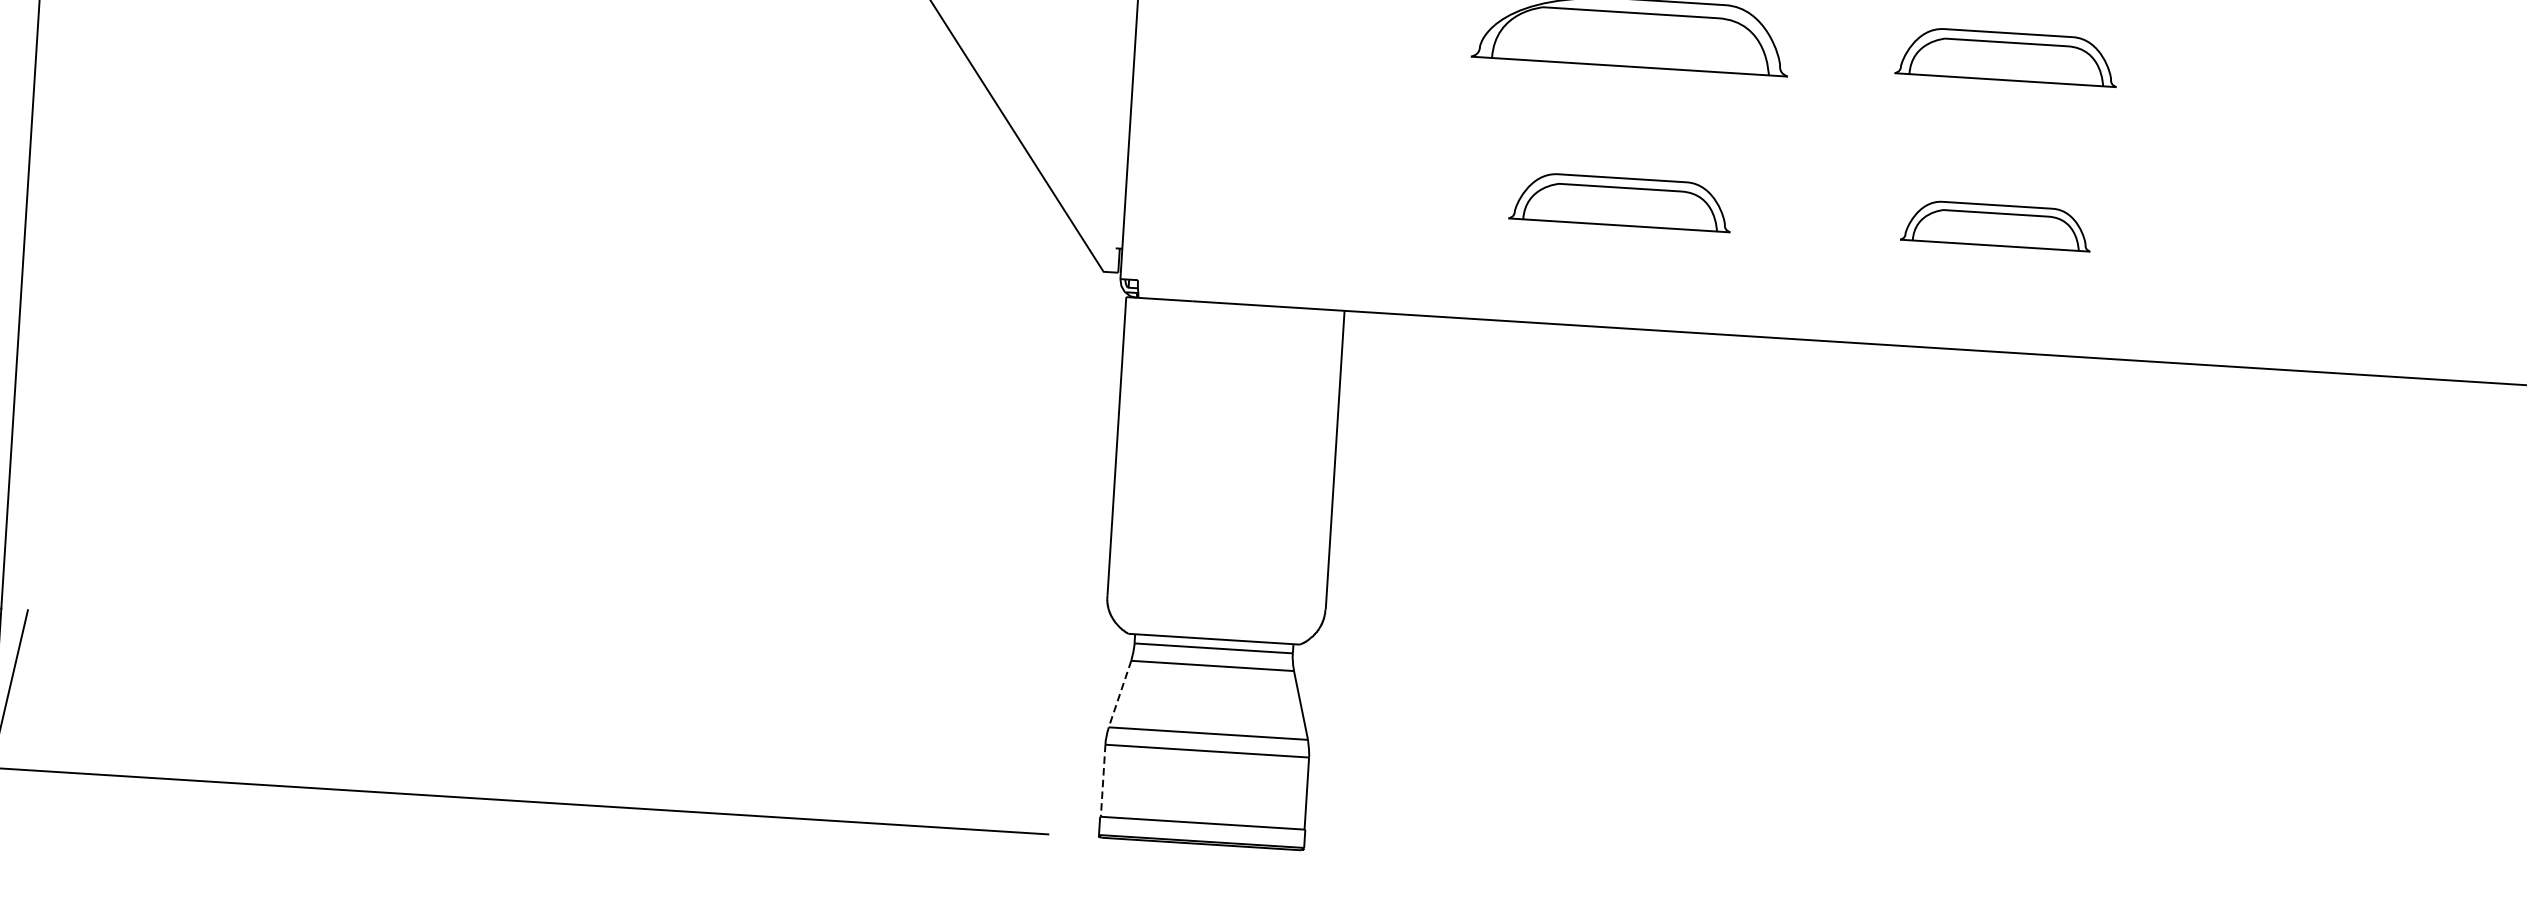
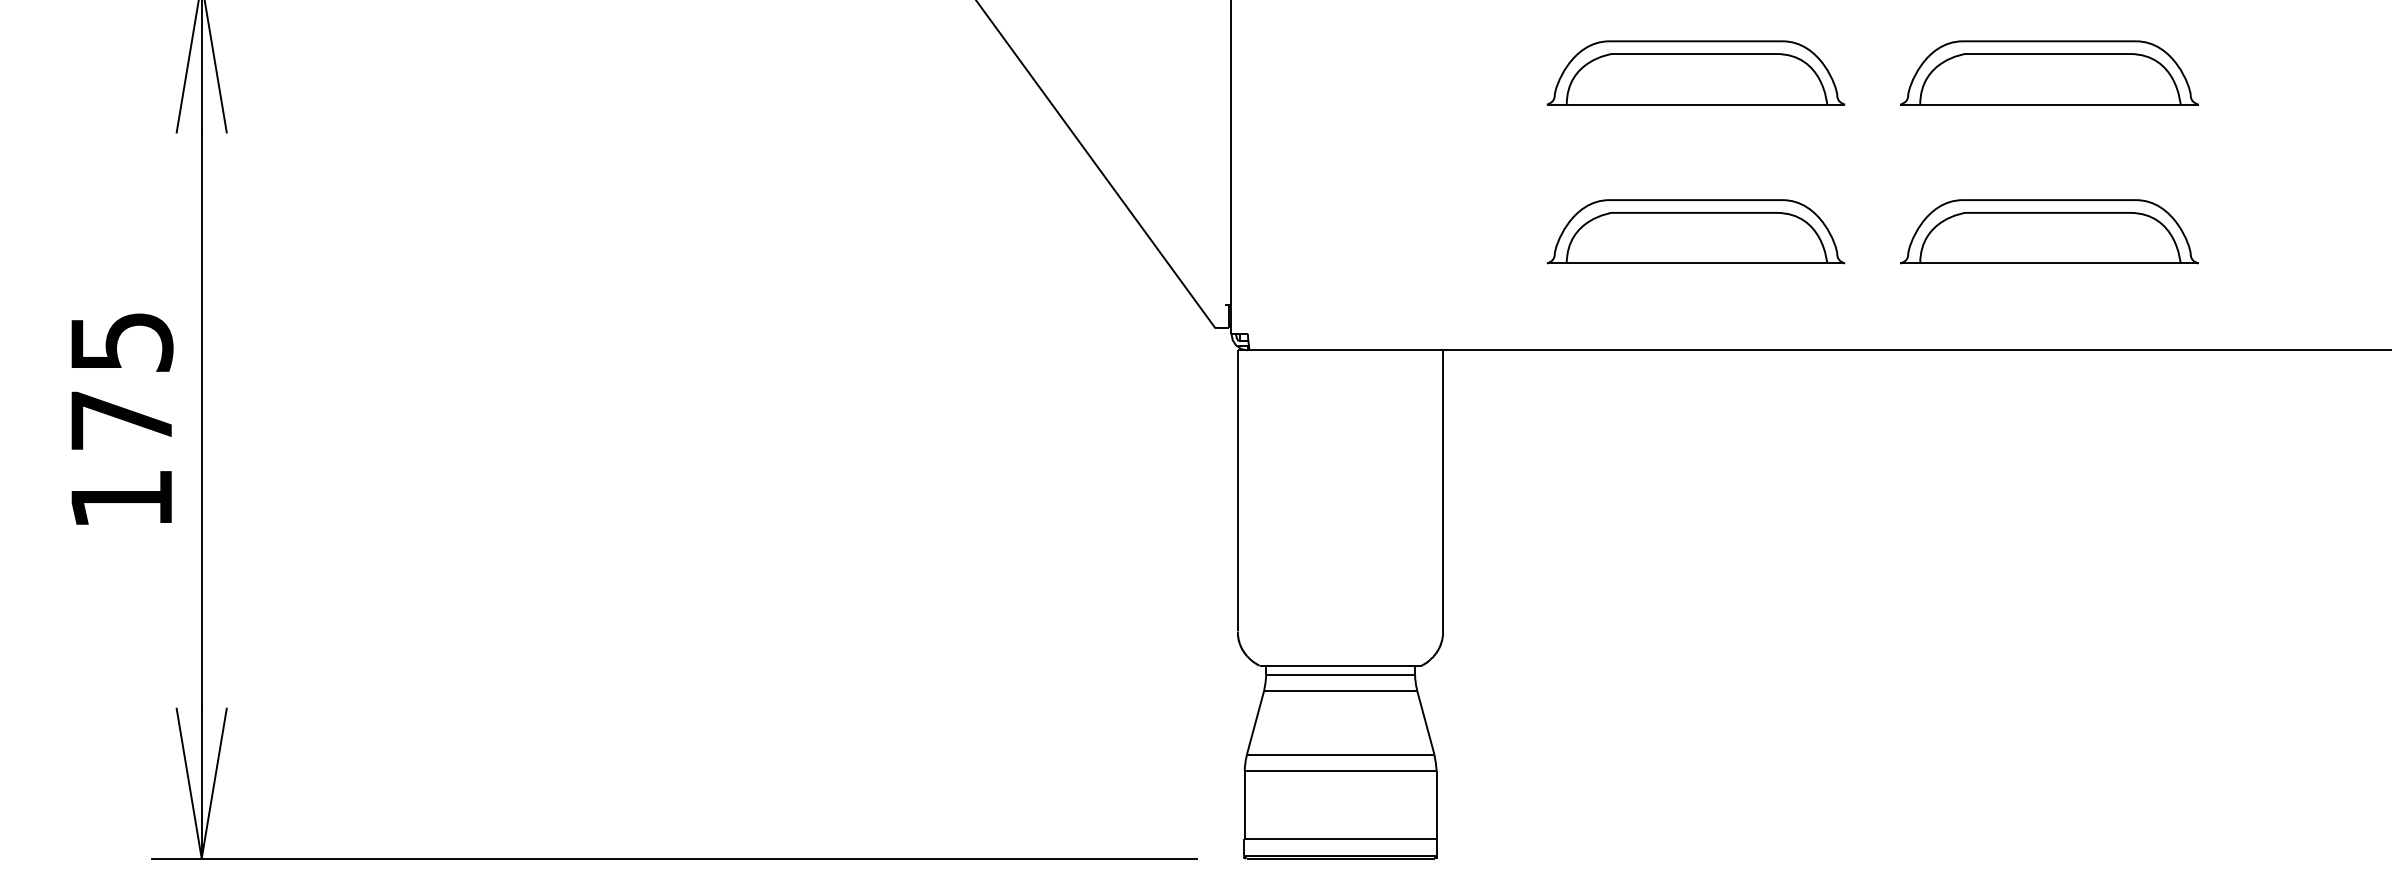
part: (2007, 56) -> (2049, 72), size x1.43
part: (1620, 201) -> (1695, 231), size x1.43
part: (1996, 225) -> (2049, 231), size x1.67
line: (1119, 694) -> (1255, 723), dashed -> solid
line: (1102, 781) -> (1244, 805), dashed -> solid

